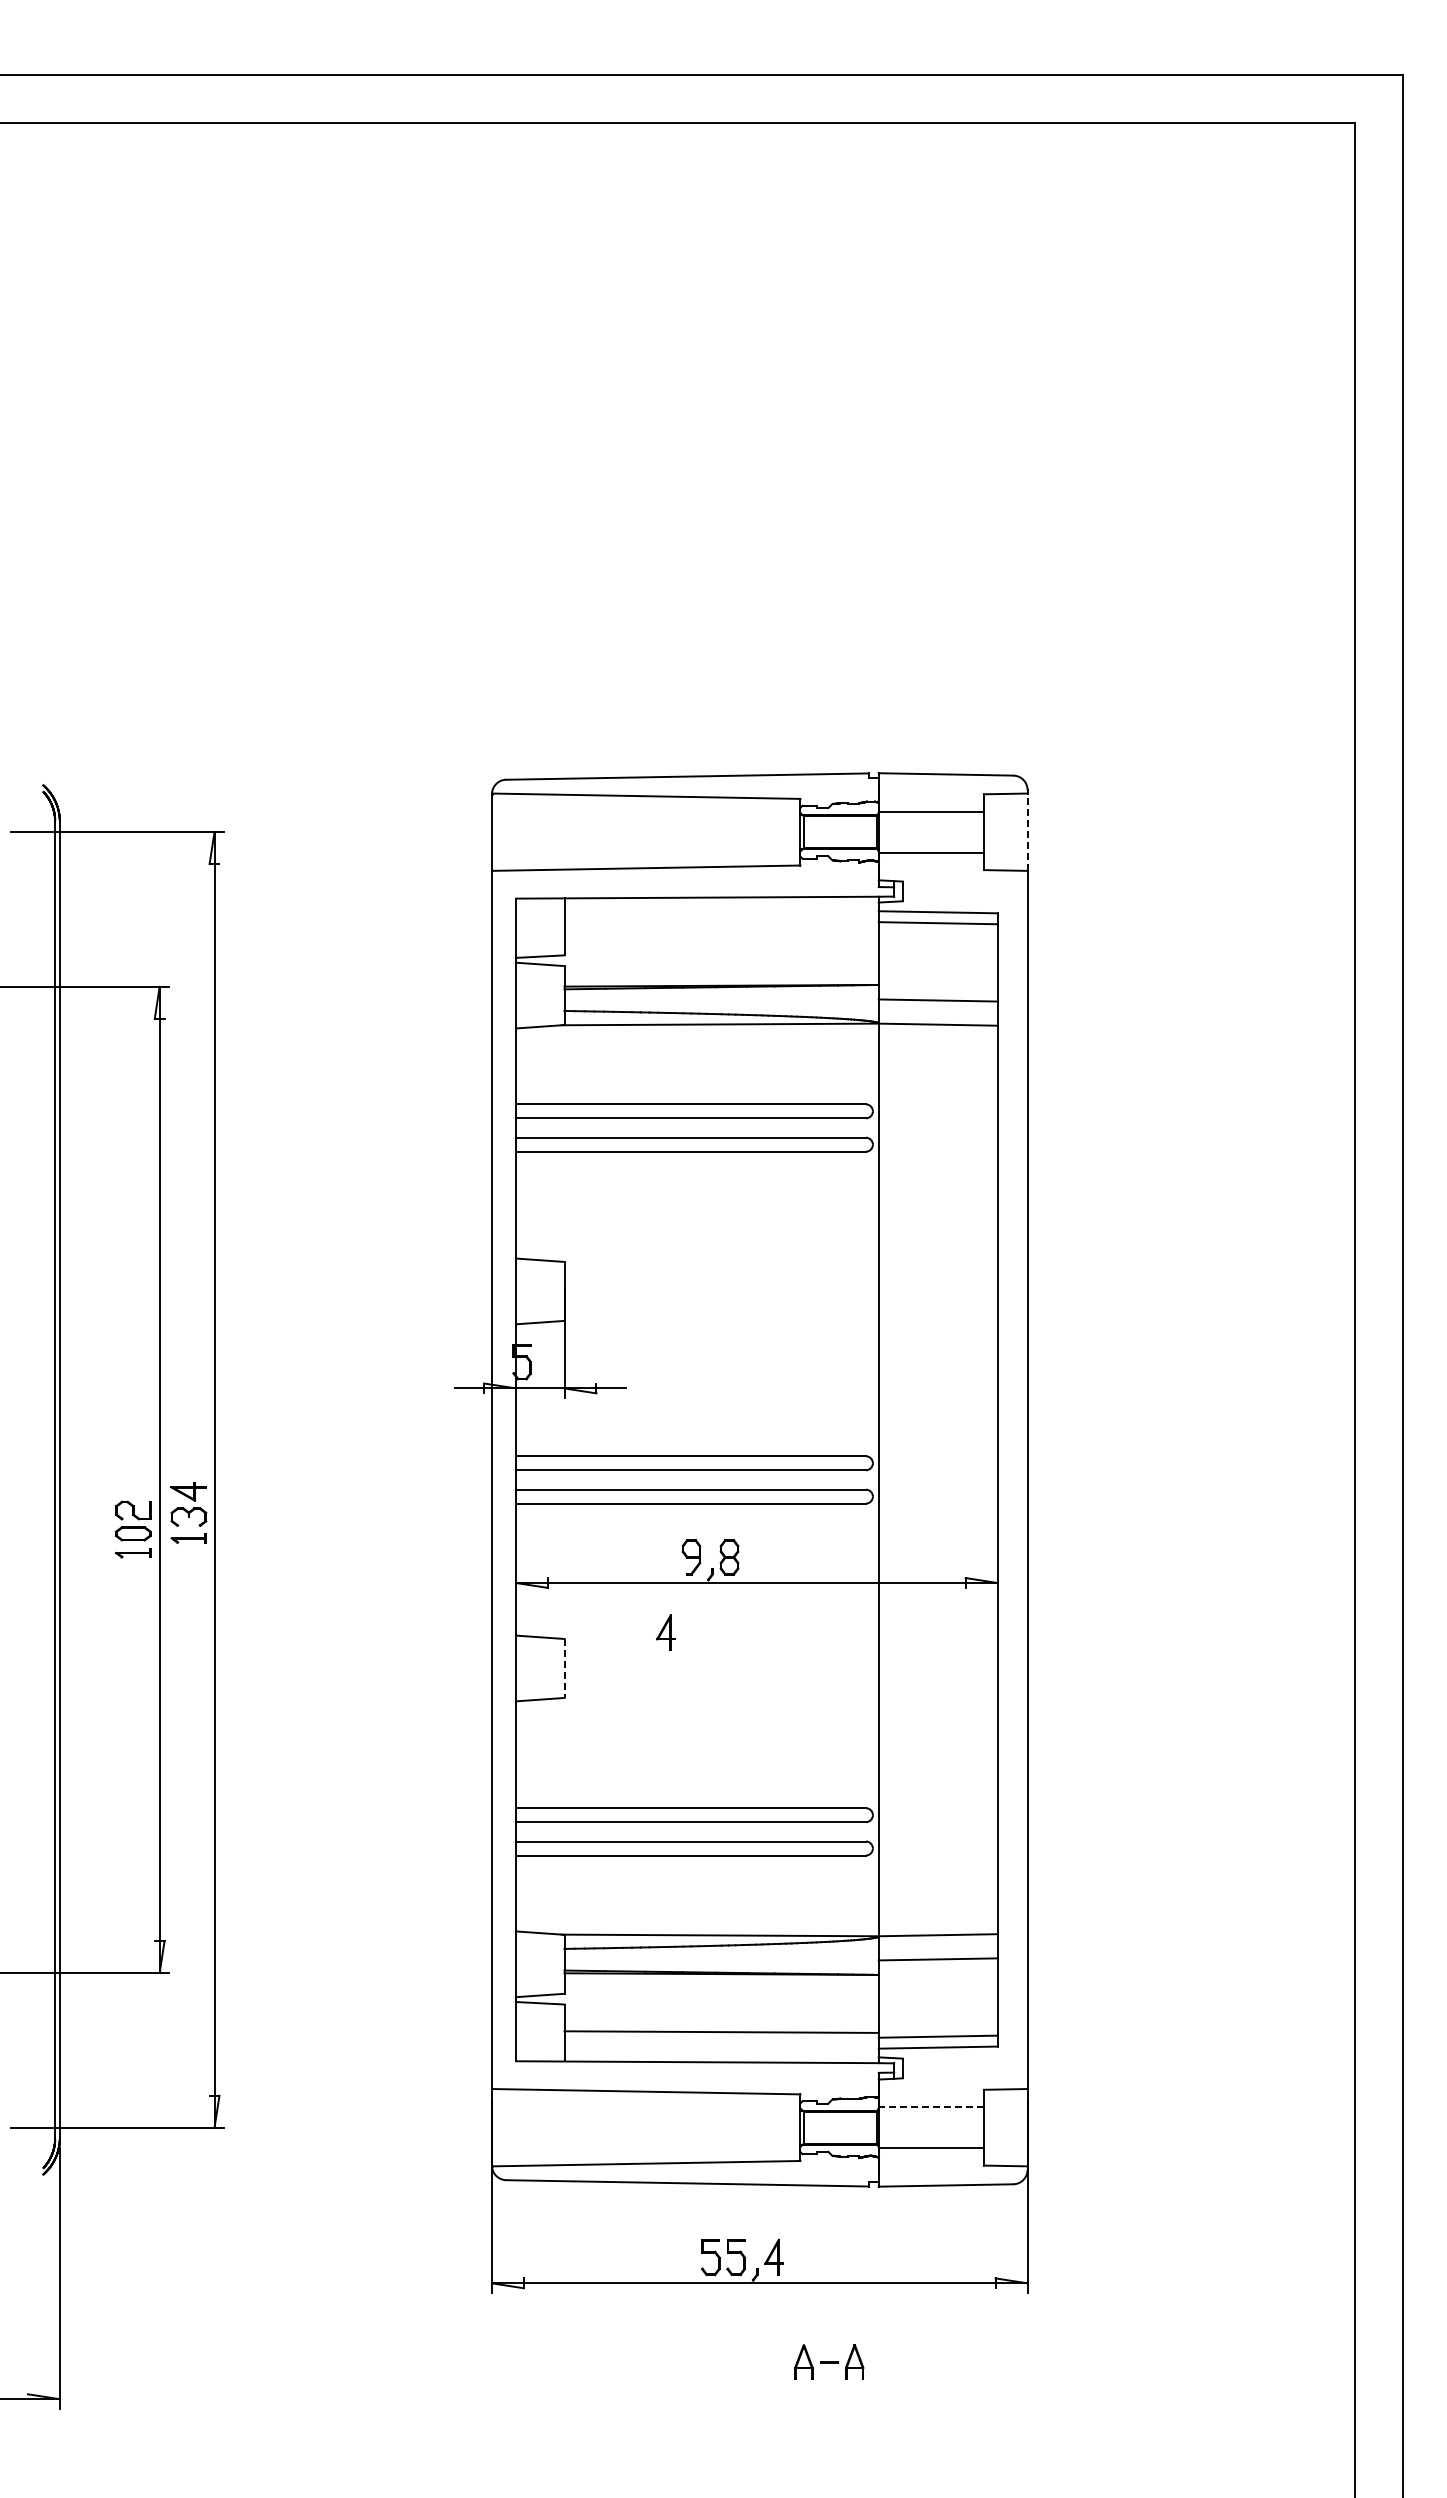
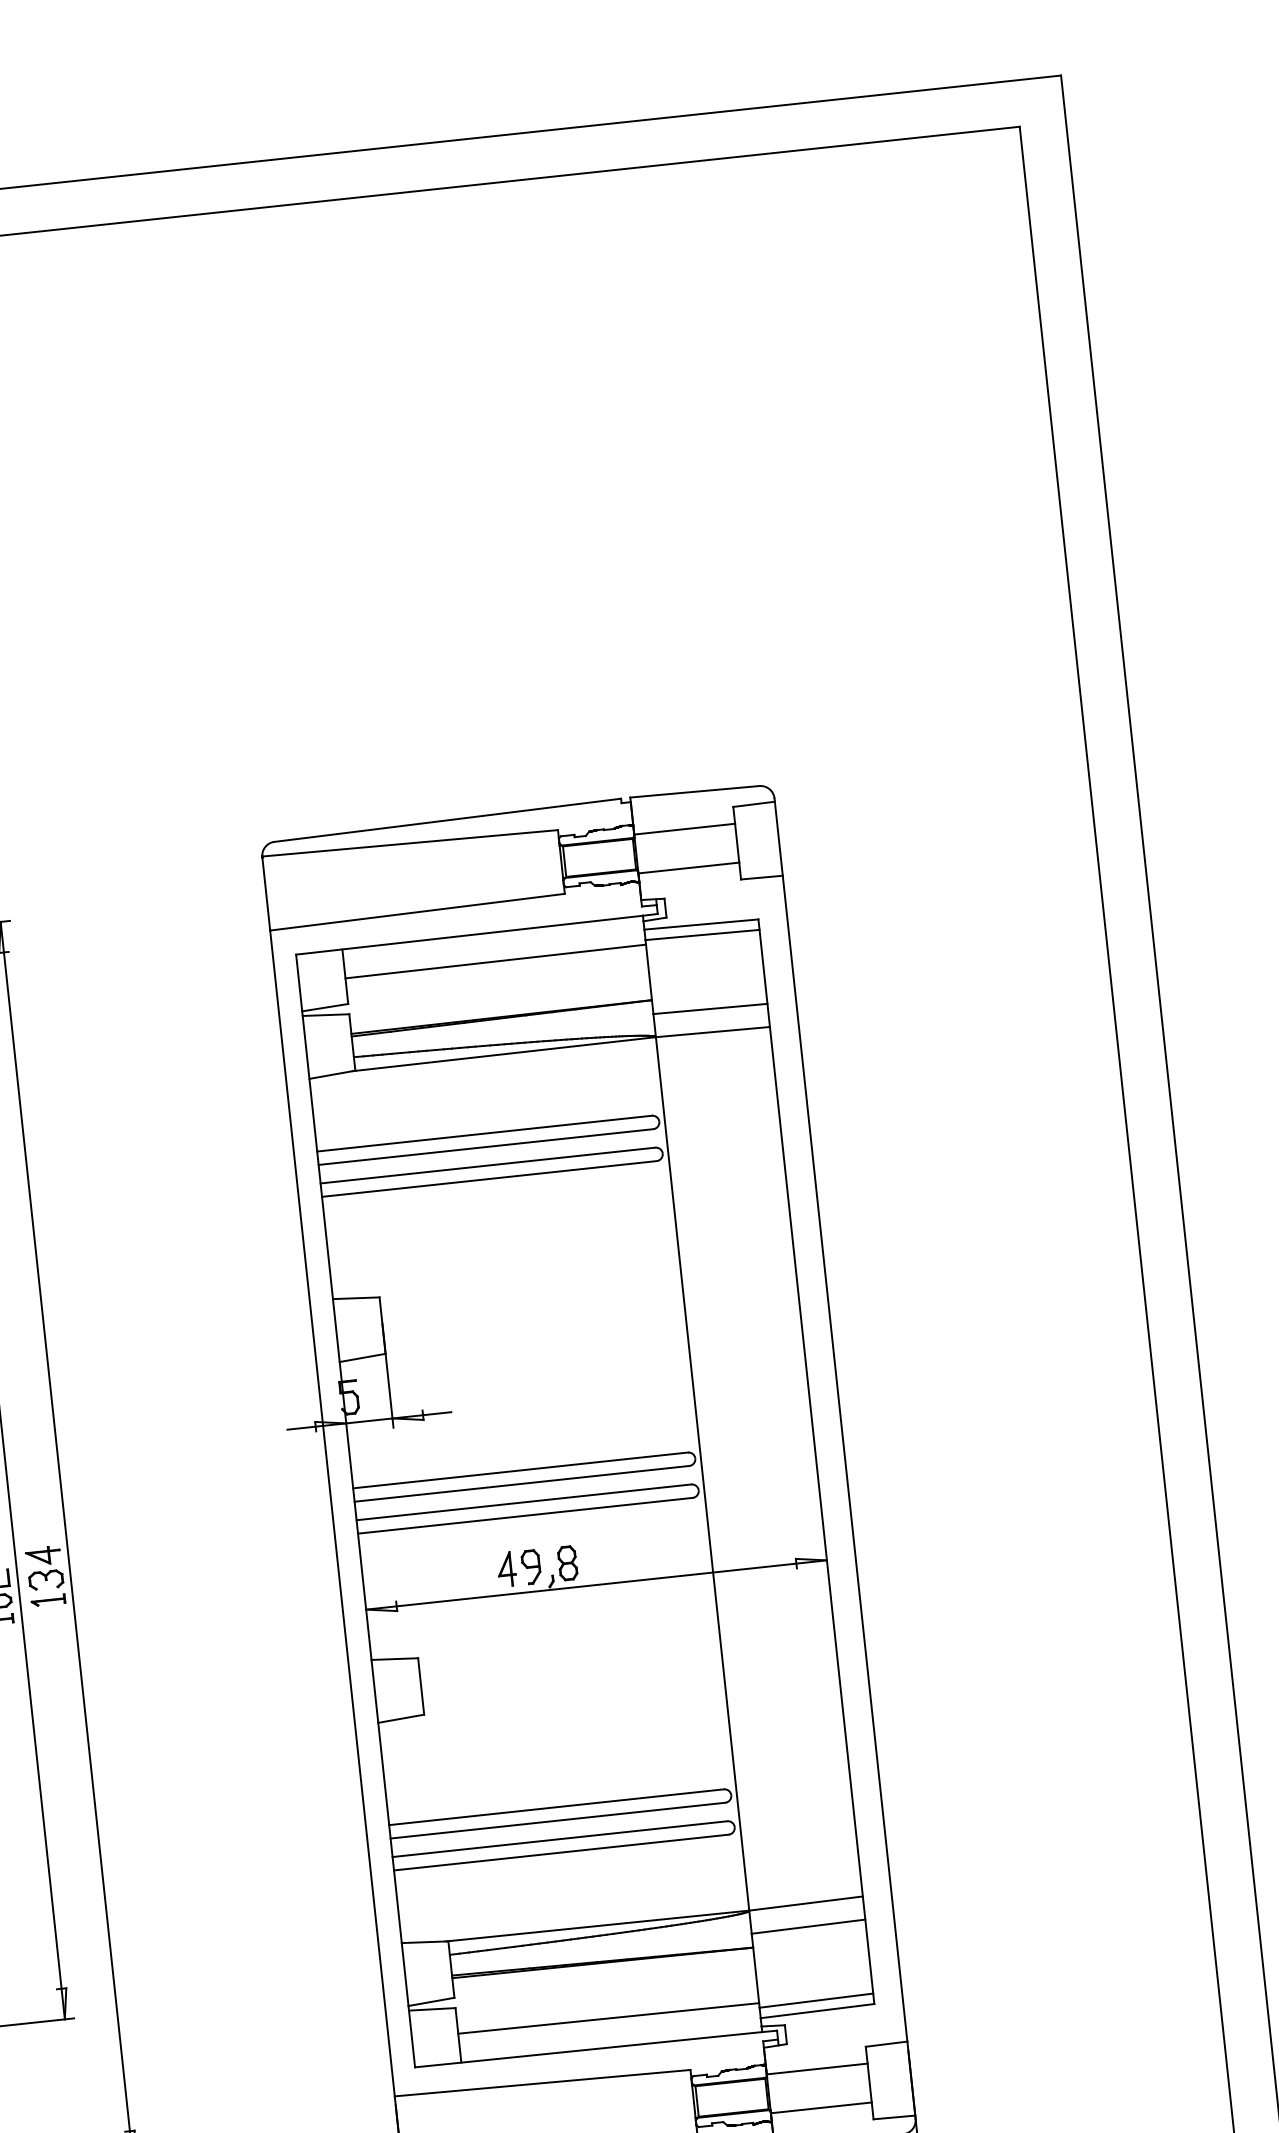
line: (1027, 832) -> (778, 839), dashed -> solid
line: (721, 927) -> (495, 961), added
part: (665, 1632) -> (506, 1568), moved
line: (564, 1668) -> (421, 1686), dashed -> solid
line: (931, 2107) -> (817, 2069), dashed -> solid

